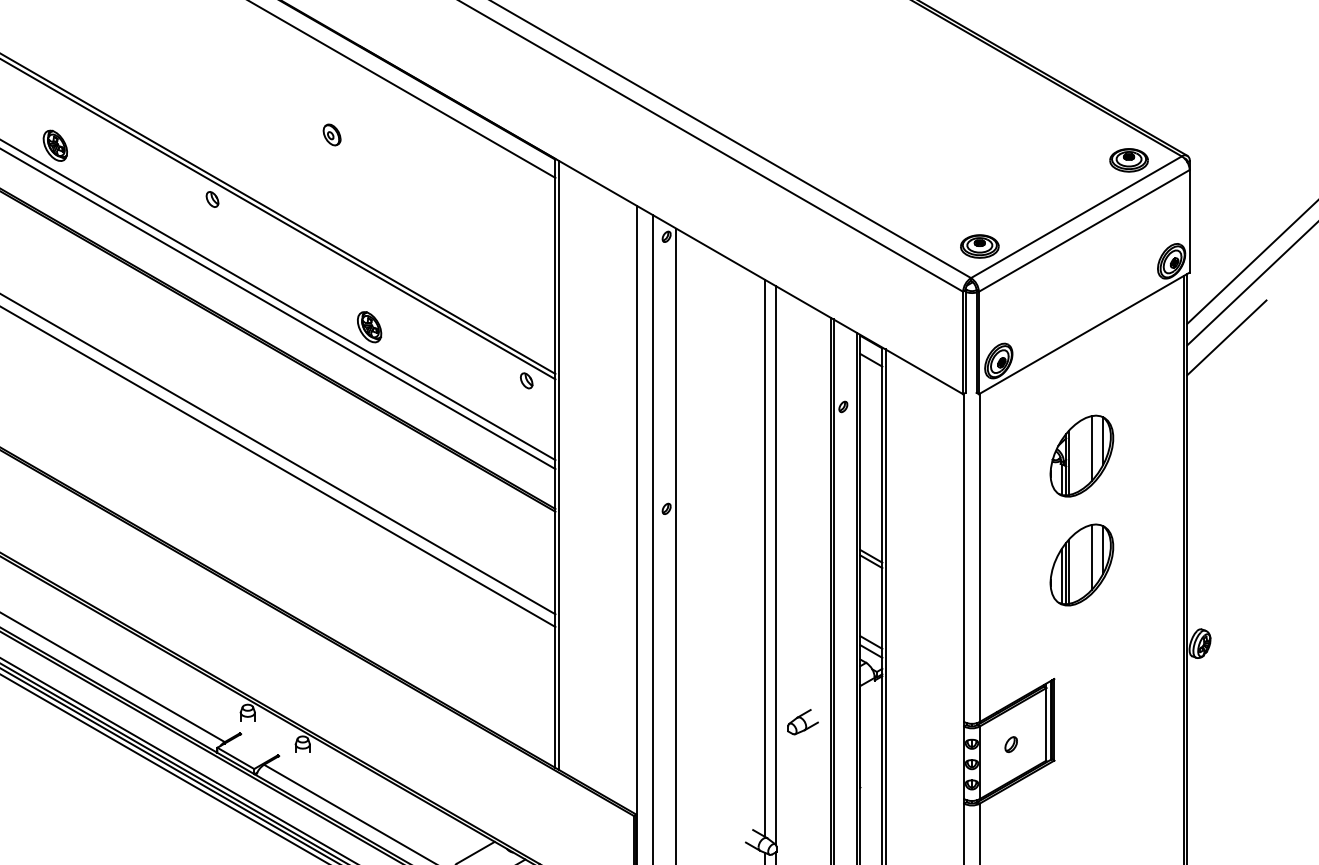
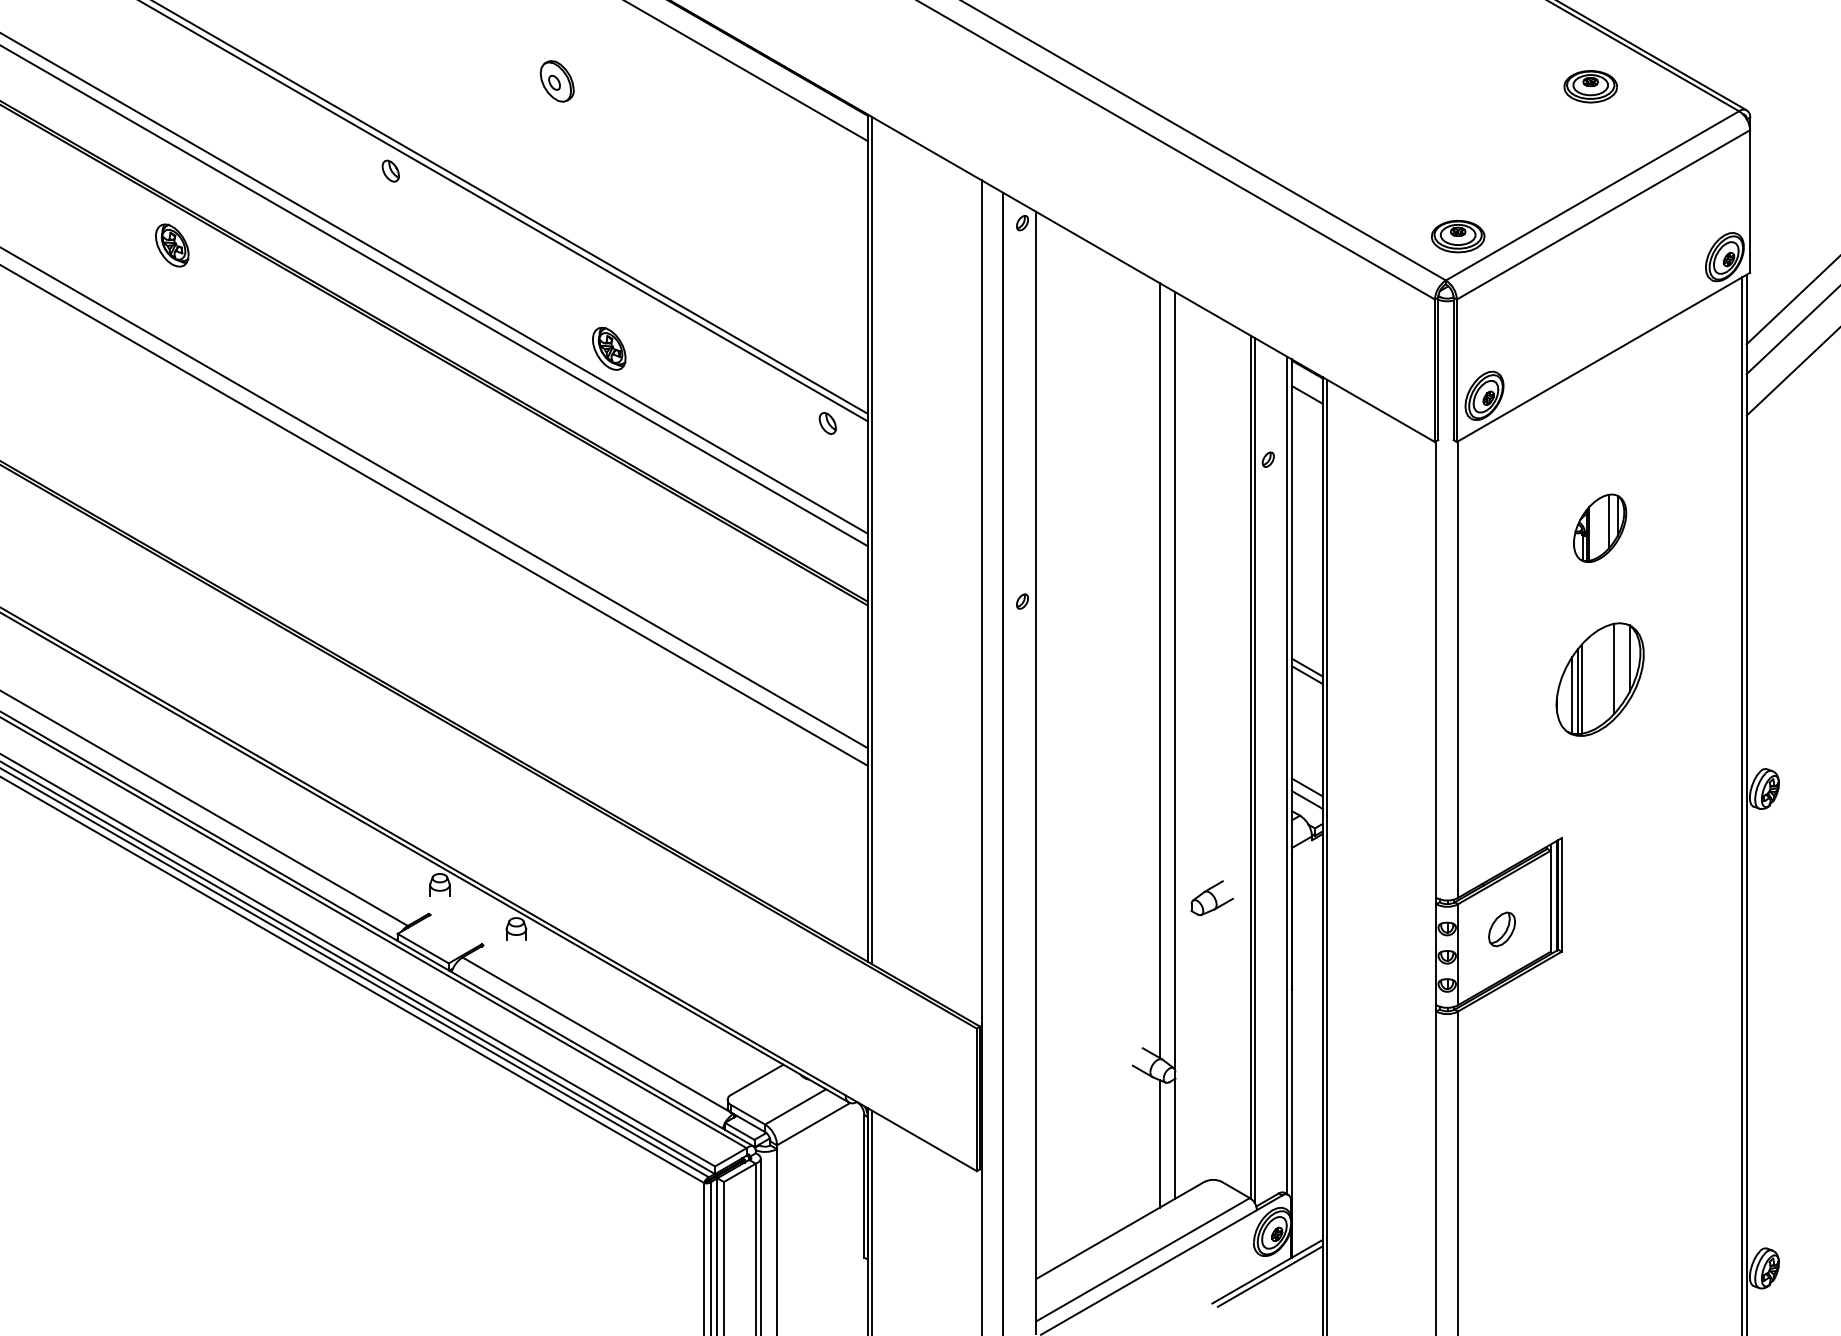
part: (331, 135) -> (556, 81), size x1.4
part: (55, 145) -> (172, 245), moved
part: (1128, 160) -> (1590, 86), moved
part: (1081, 456) -> (1599, 528), size x0.6
part: (1010, 744) -> (1501, 929), size x1.6

